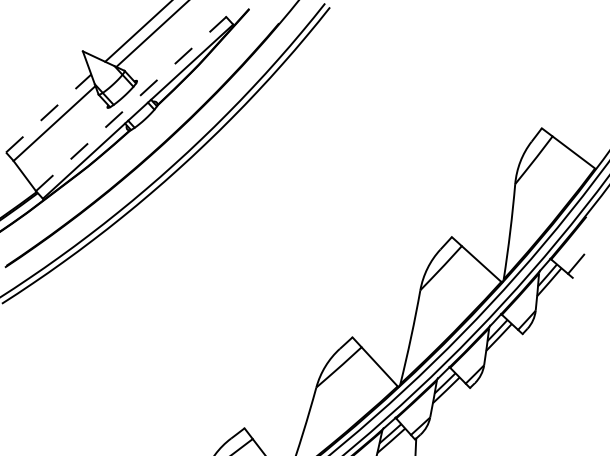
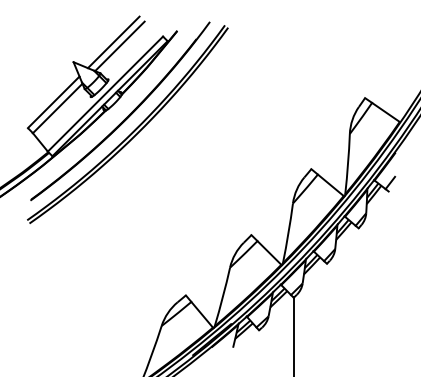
line: (131, 103) -> (105, 93), dashed -> solid
line: (49, 112) -> (54, 101), dashed -> solid

